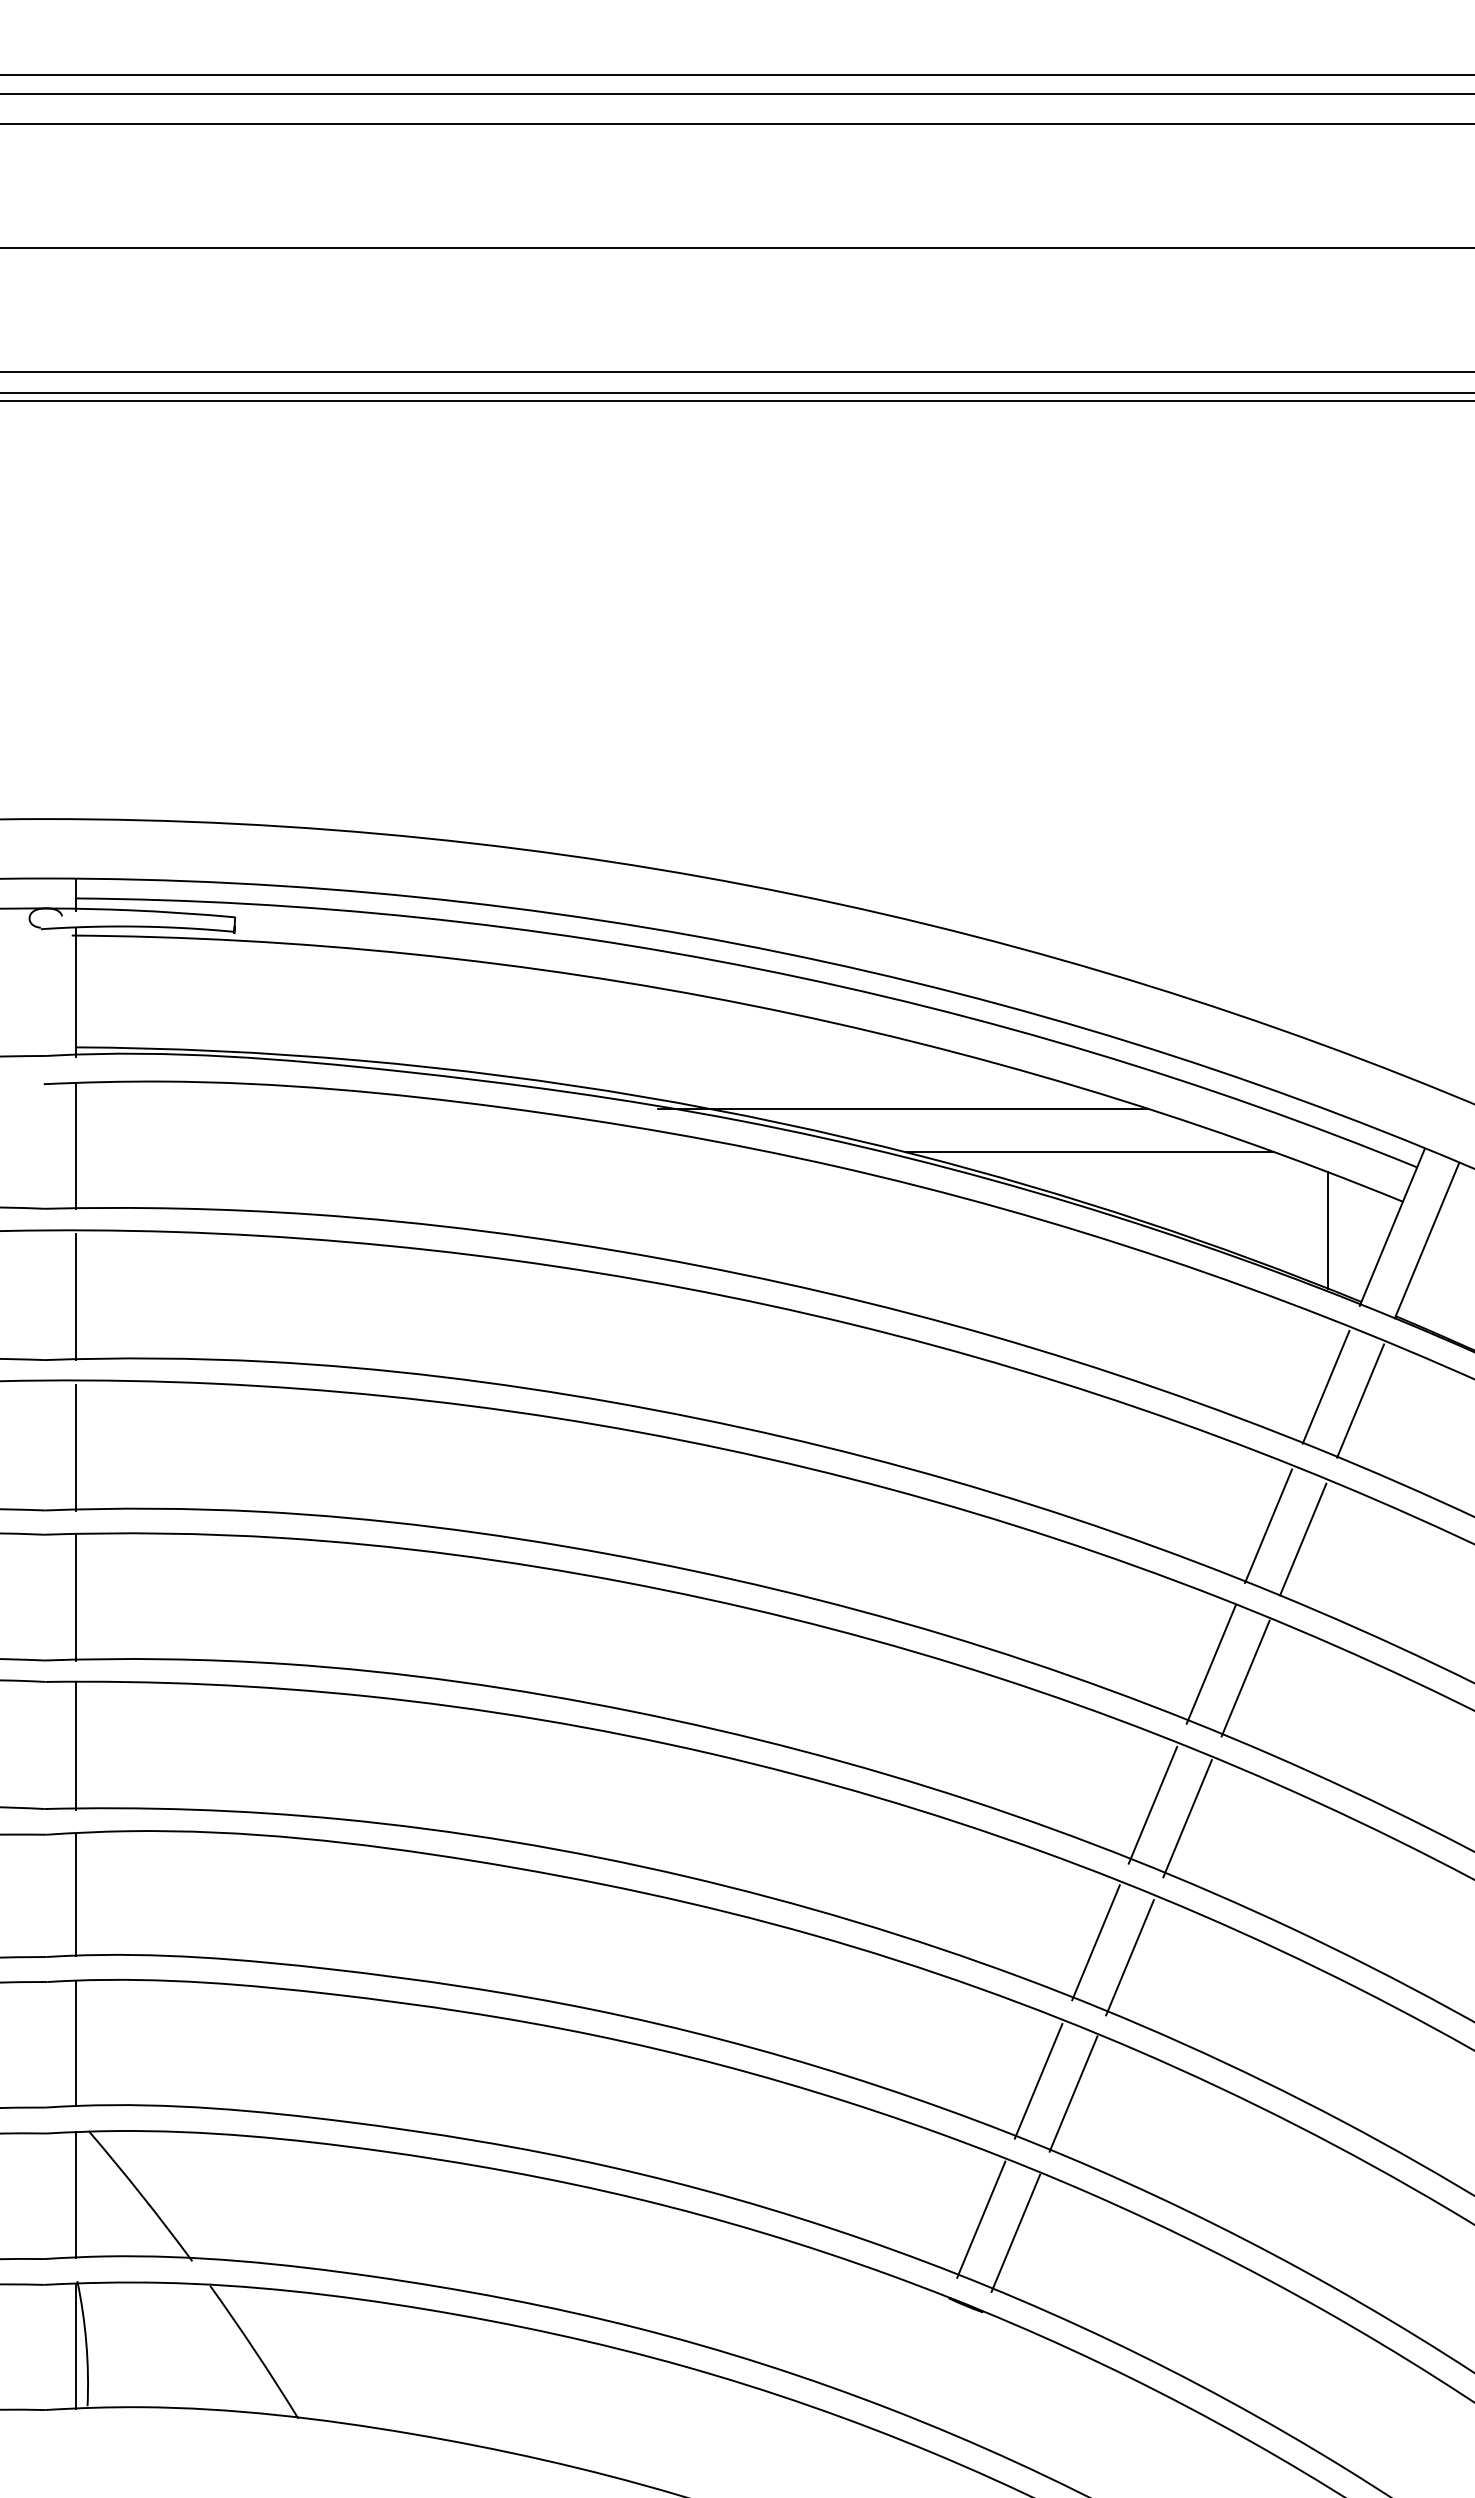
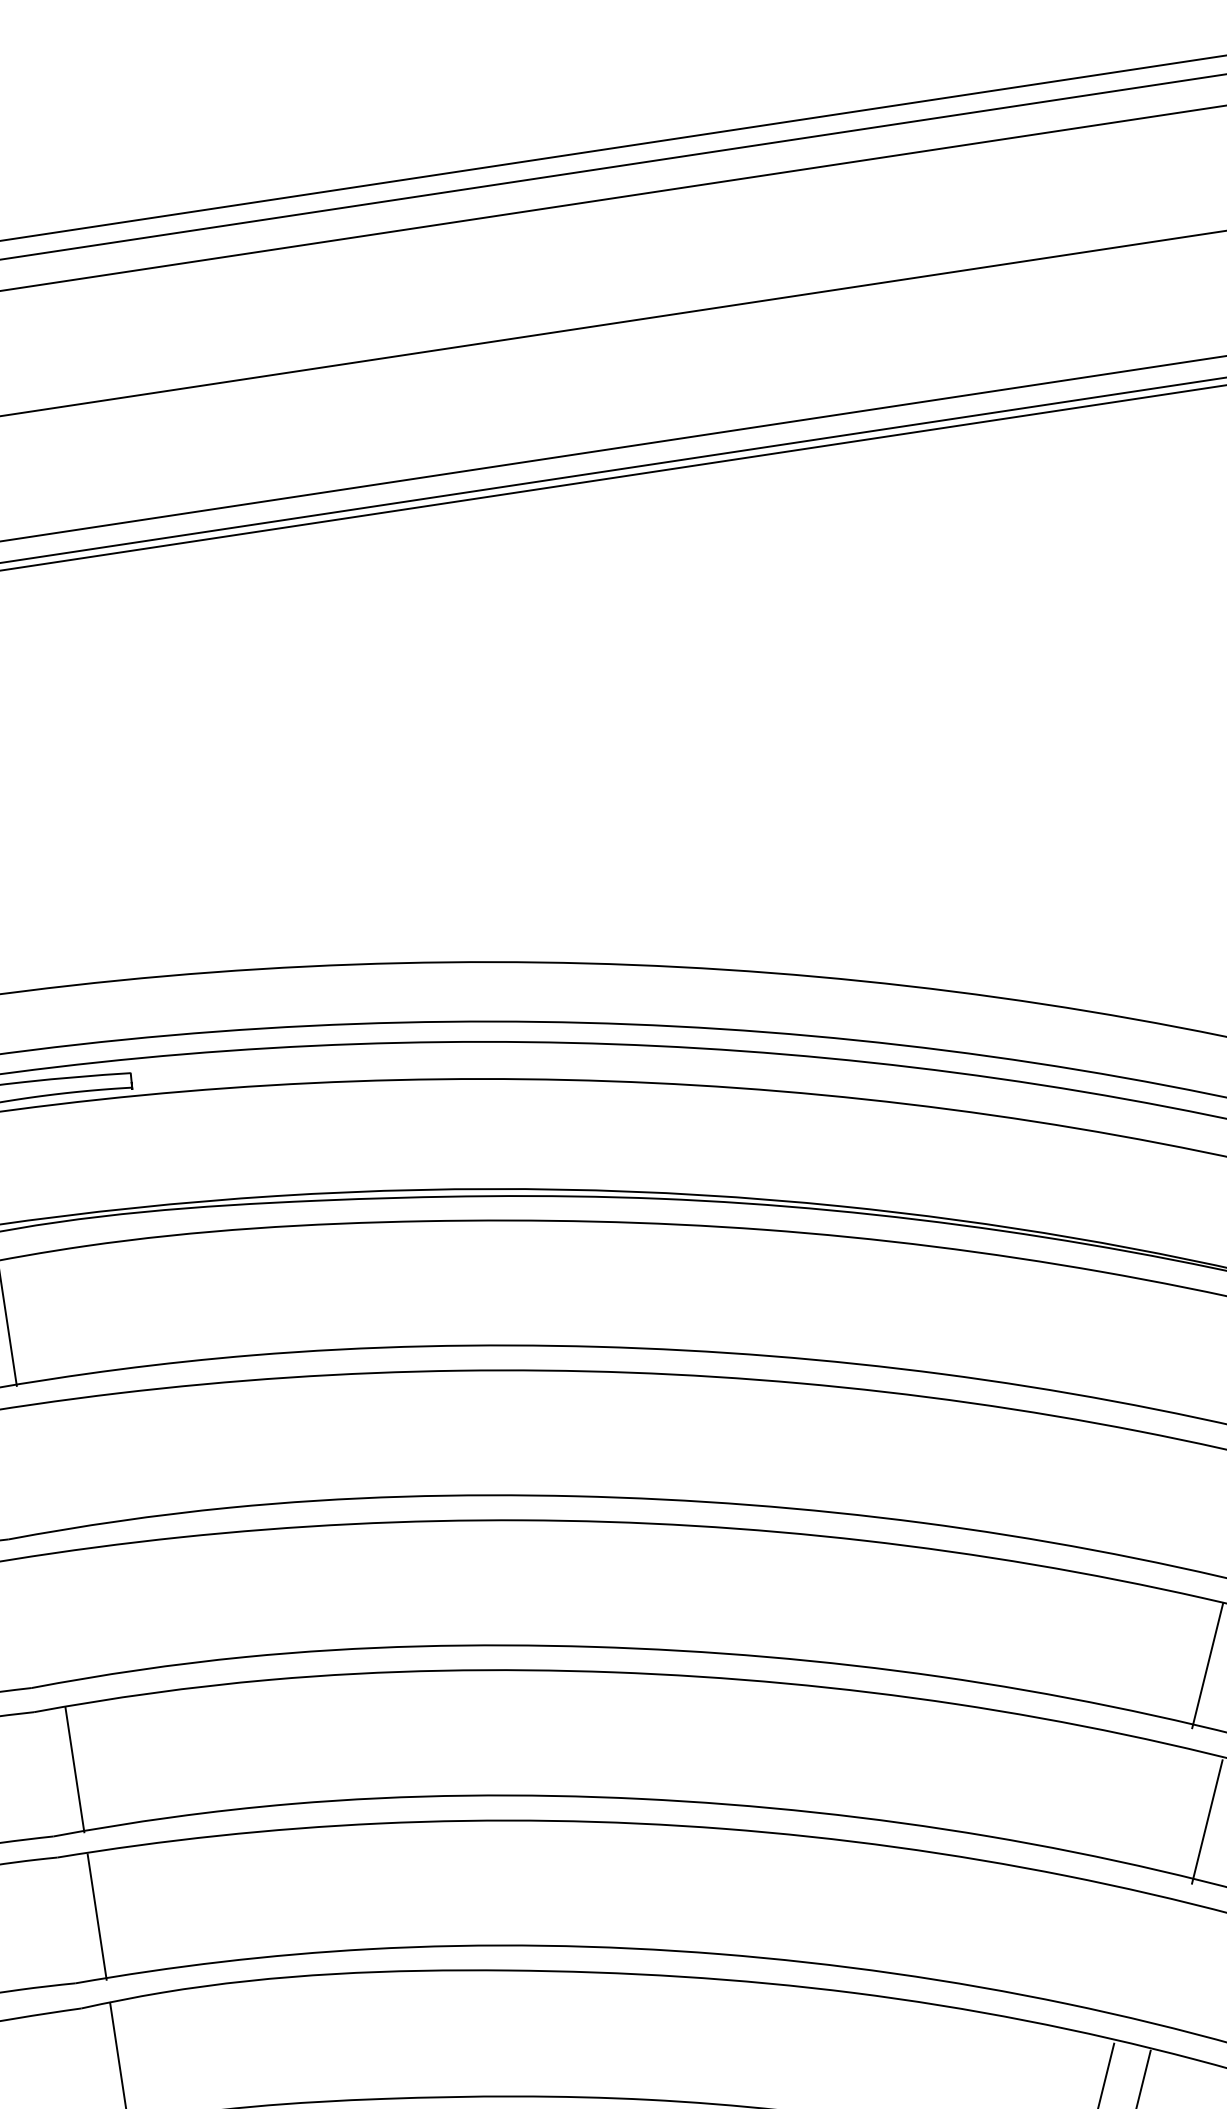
line: (902, 1108) -> (819, 1162), removed
line: (1088, 1152) -> (1009, 1178), removed
line: (75, 1297) -> (29, 1472), removed
line: (75, 1447) -> (52, 1621), removed
line: (1152, 1804) -> (1170, 1813), removed
line: (1095, 1942) -> (1134, 1958), removed
line: (1129, 1957) -> (1170, 1967), removed

